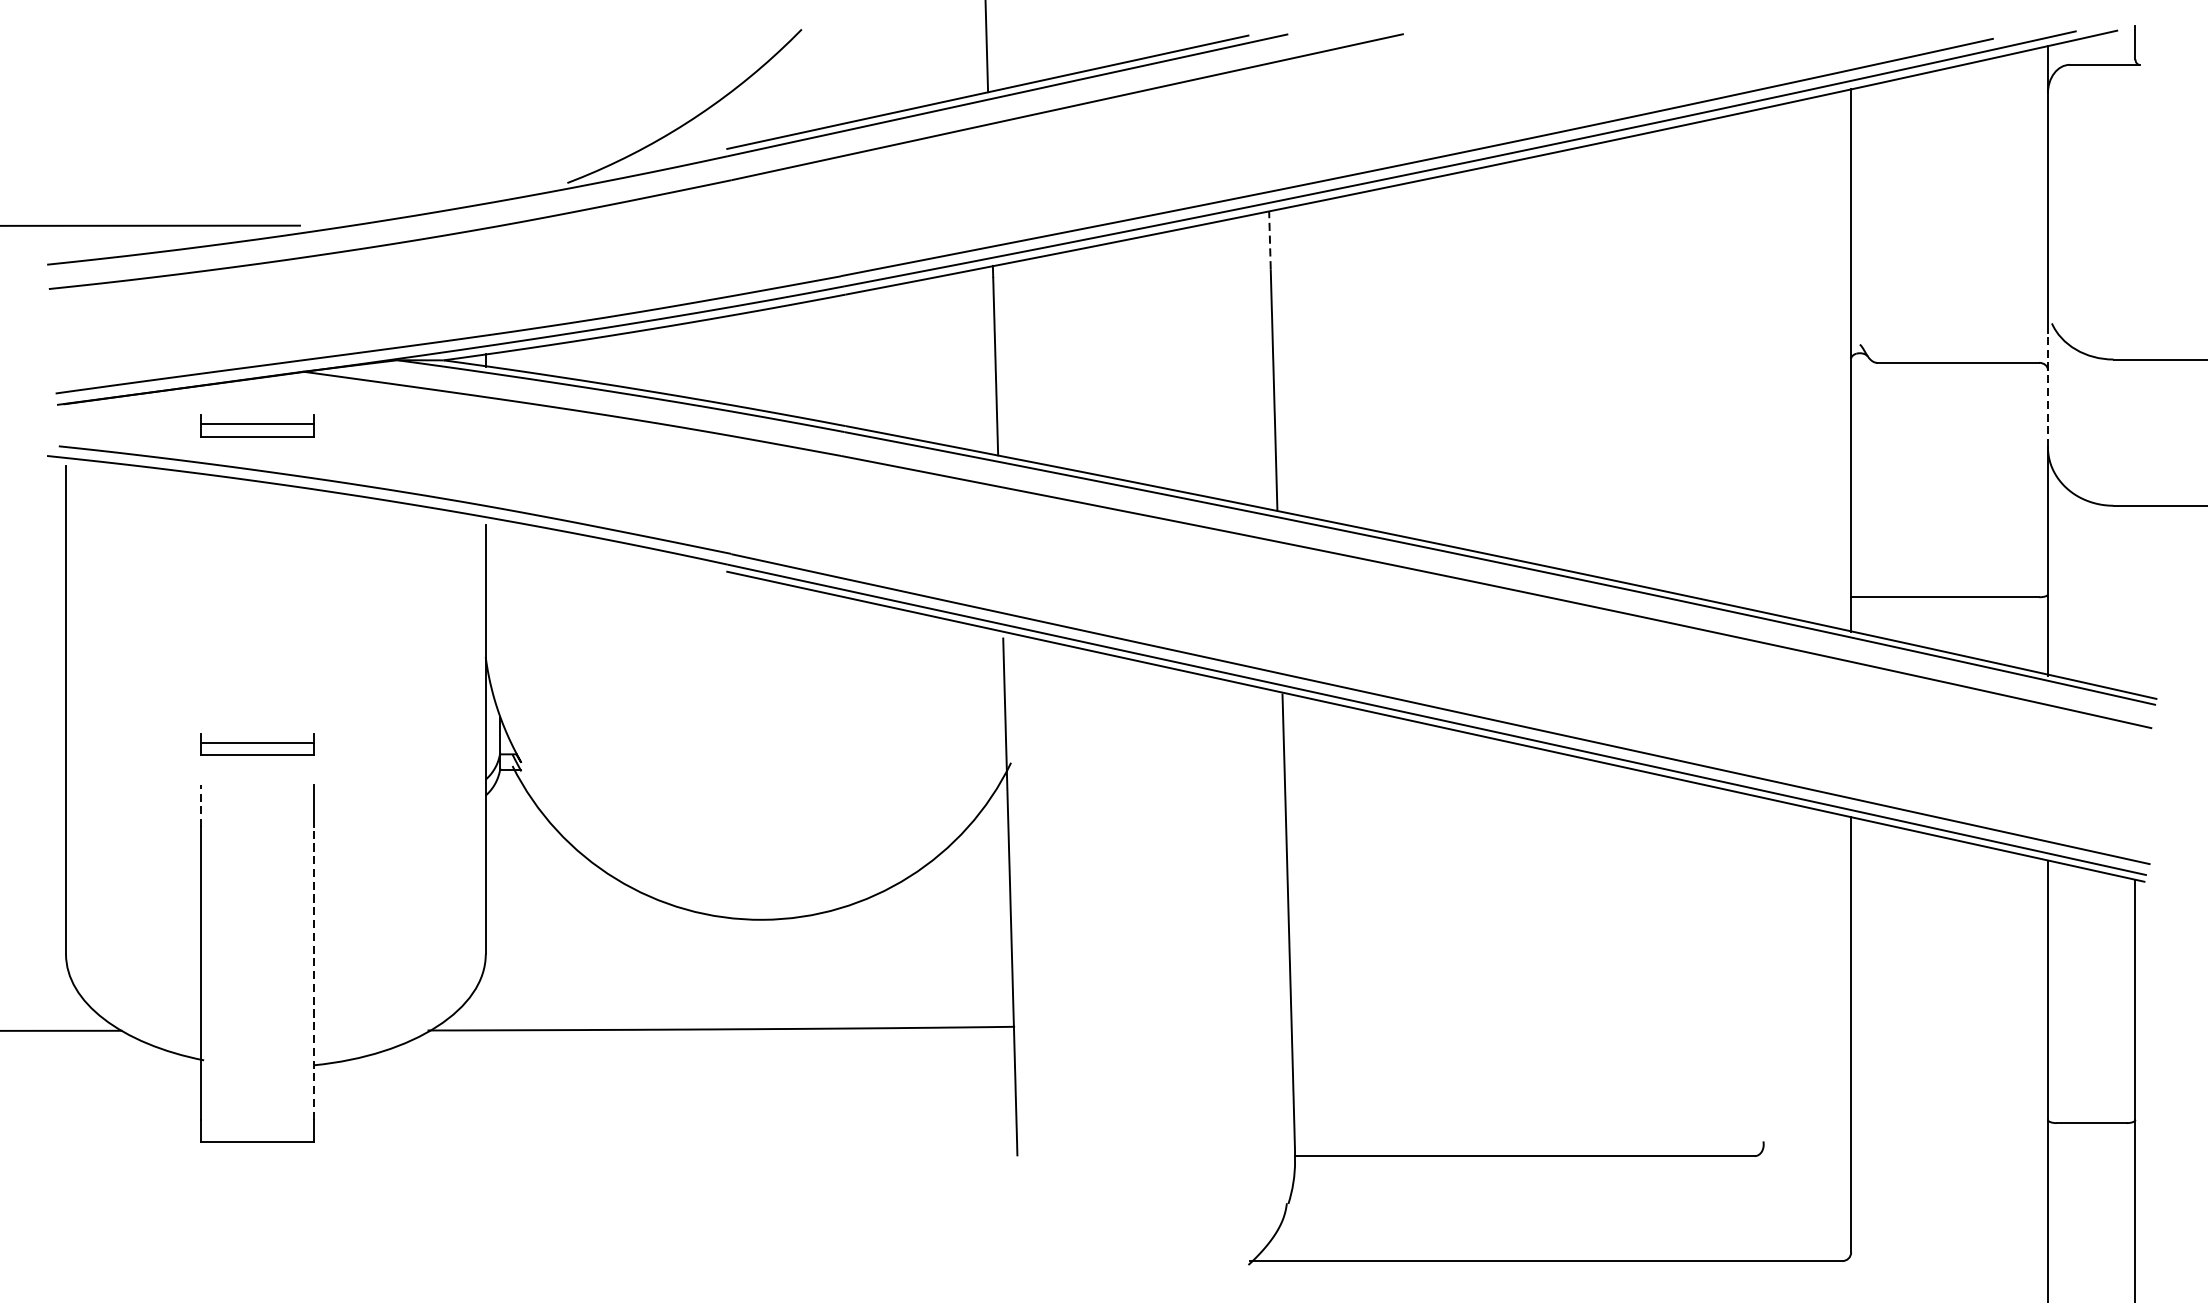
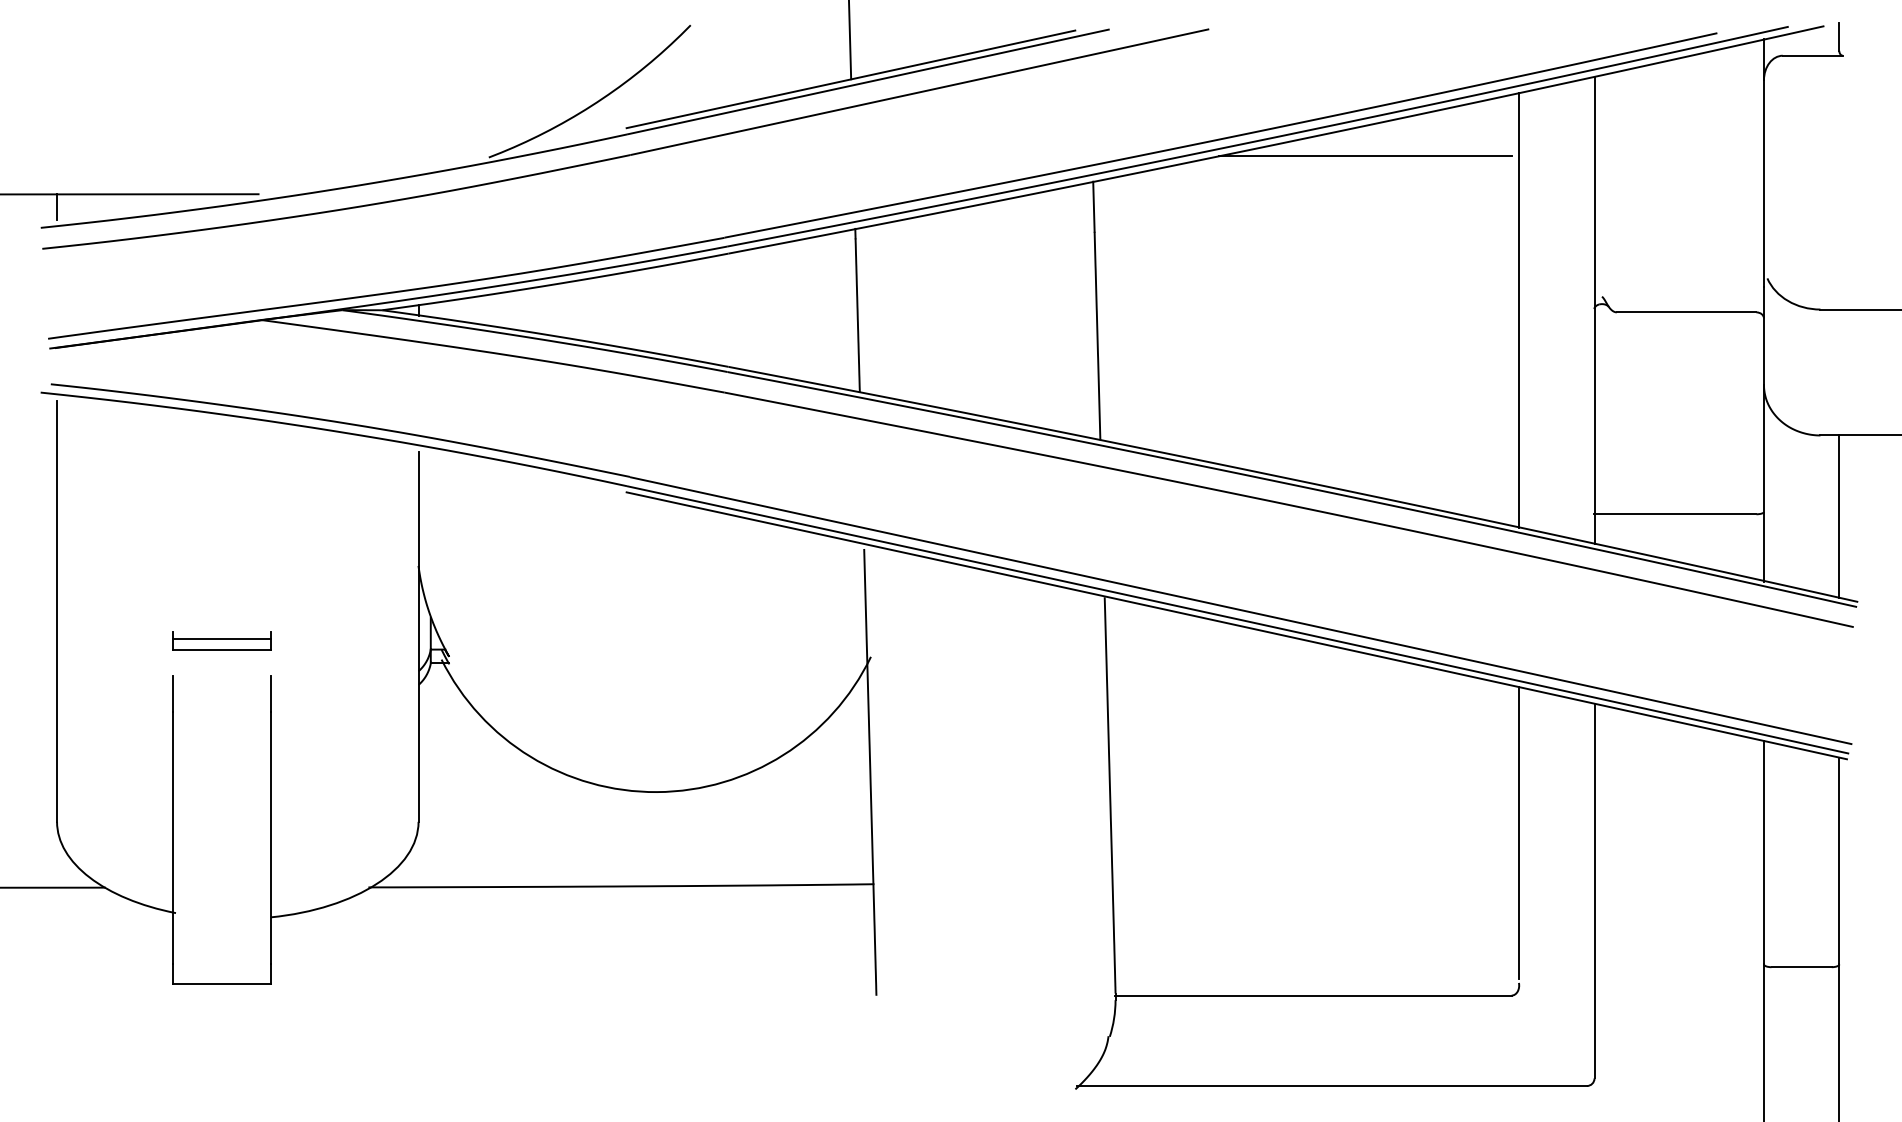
line: (1584, 181) -> (1364, 156), added
line: (66, 239) -> (57, 206), added
line: (1269, 239) -> (1093, 206), dashed -> solid
line: (1764, 359) -> (1519, 309), added
line: (2047, 389) -> (1763, 335), dashed -> solid
part: (256, 425) -> (221, 366), removed
line: (2135, 599) -> (1839, 516), added
line: (200, 805) -> (172, 693), dashed -> solid
line: (1764, 967) -> (1519, 833), added
line: (313, 973) -> (270, 838), dashed -> solid

